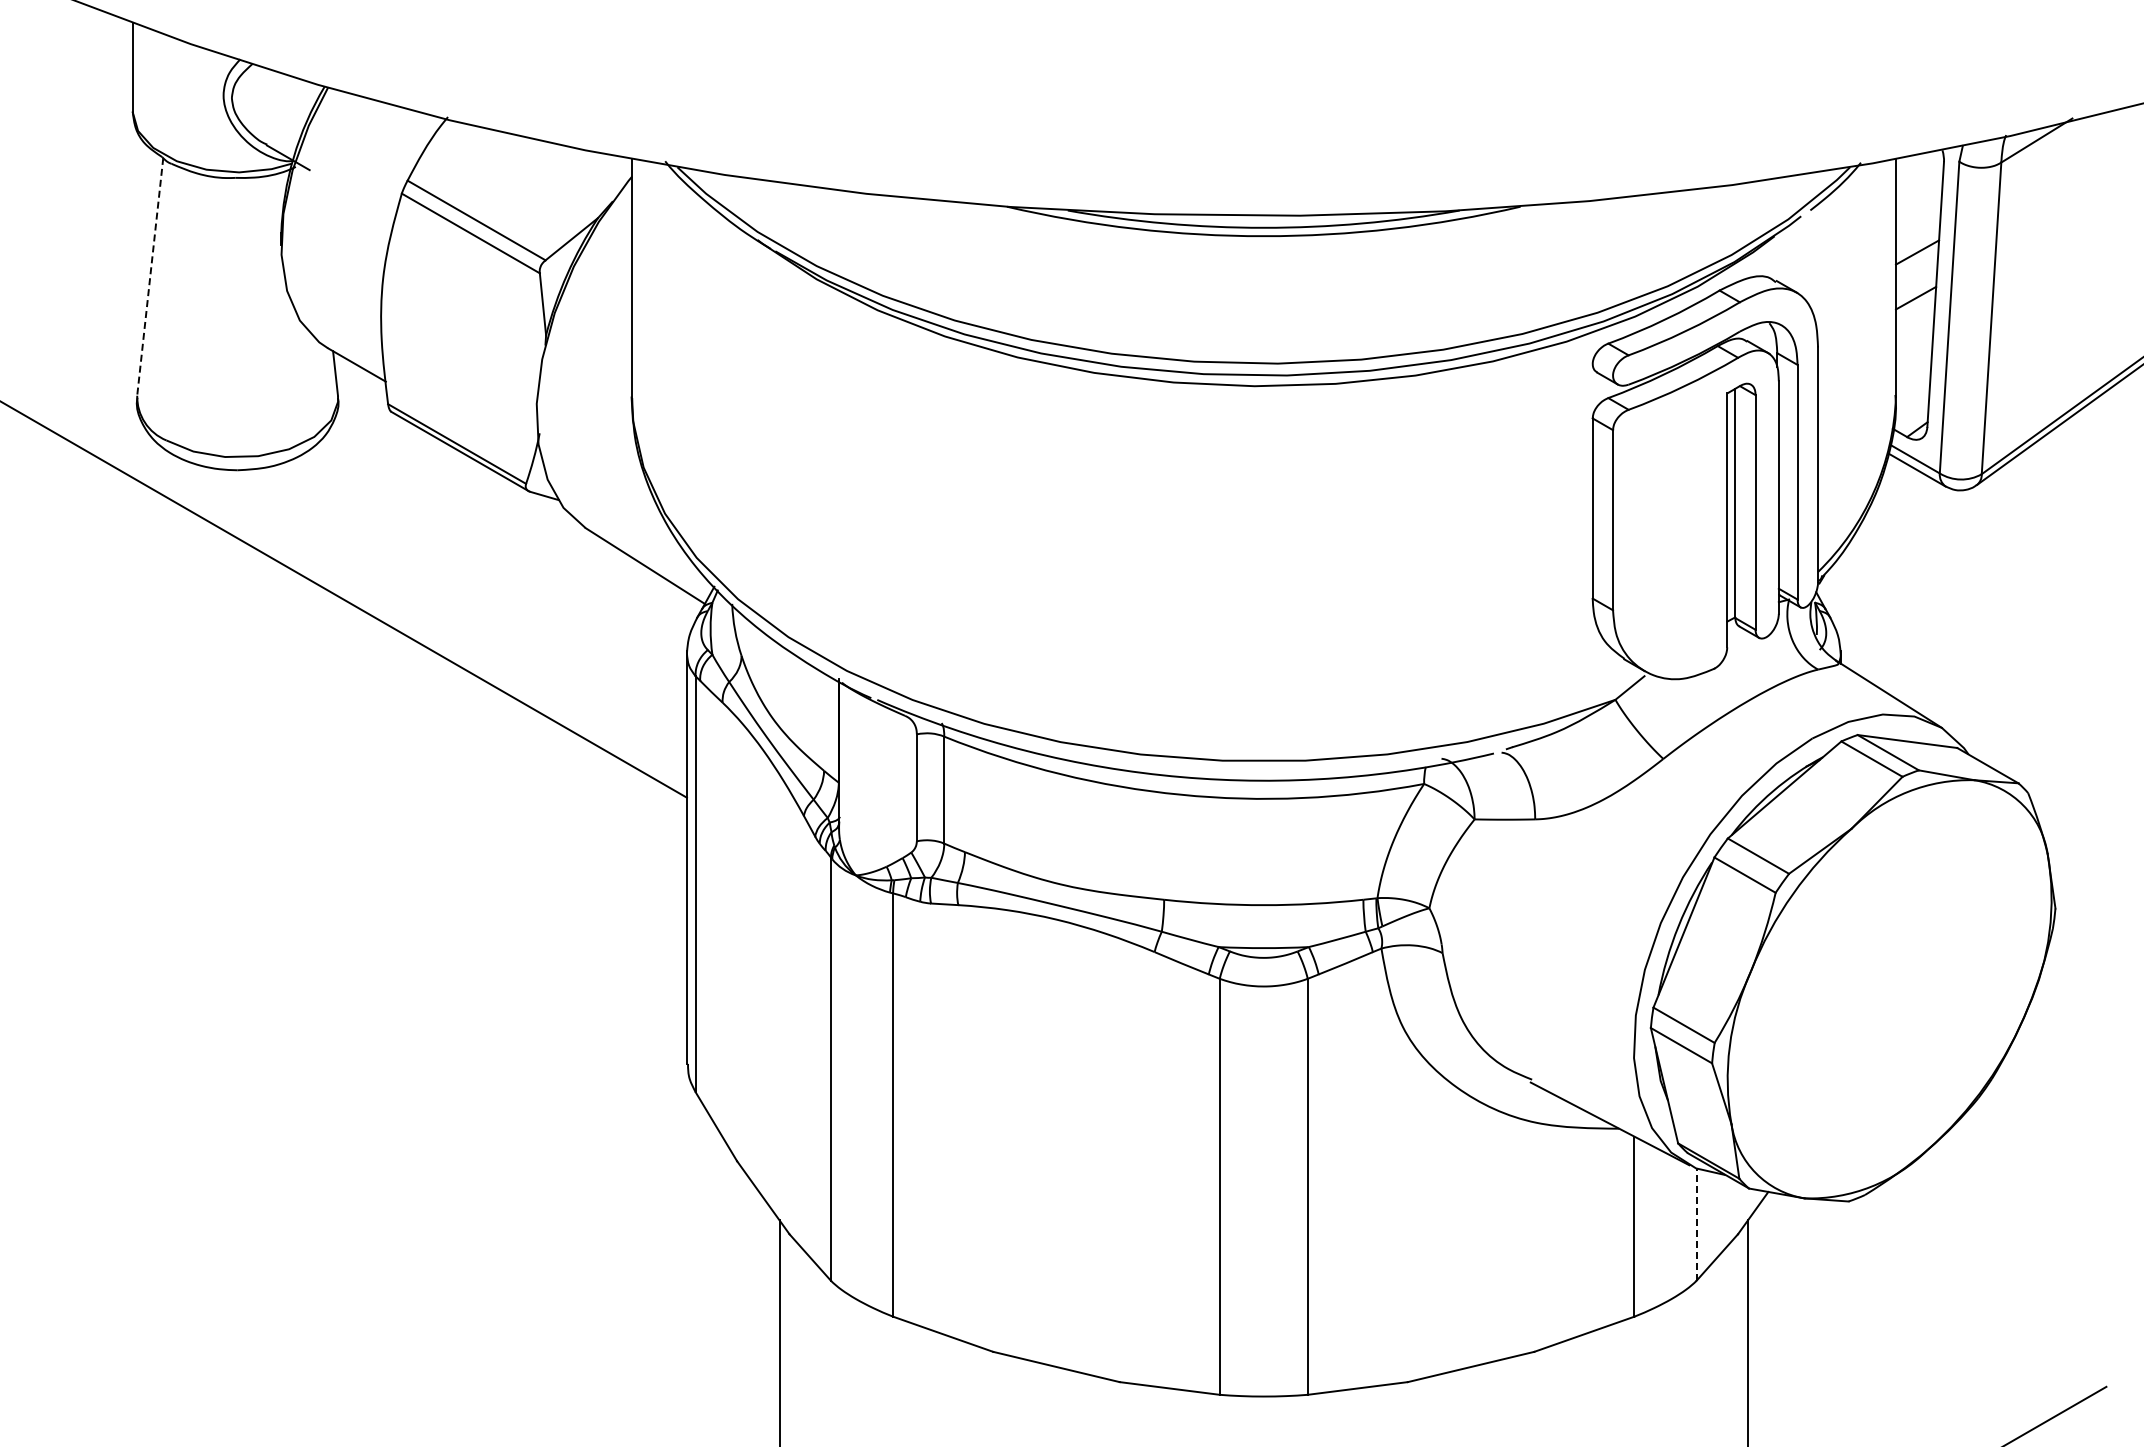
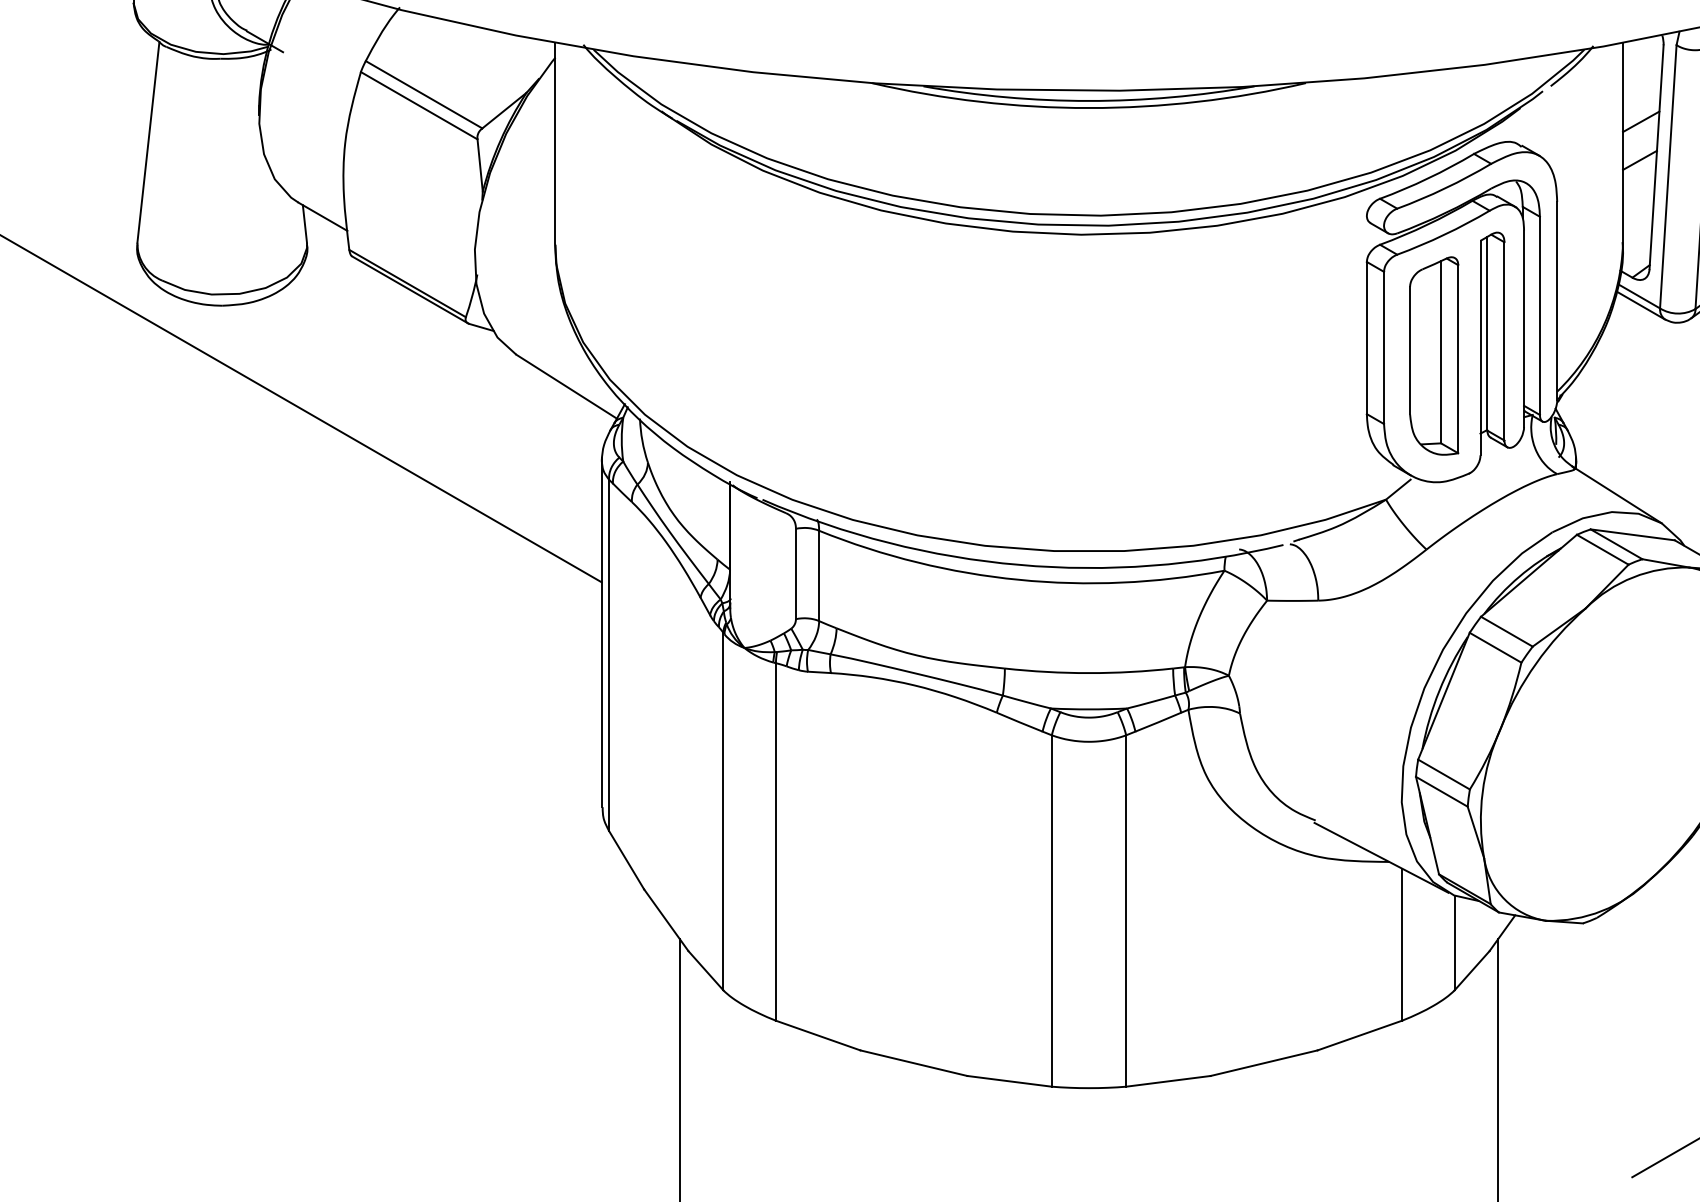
line: (150, 276) -> (148, 142), dashed -> solid
part: (1672, 529) -> (1434, 355), added
line: (1696, 1224) -> (1454, 942), dashed -> solid

